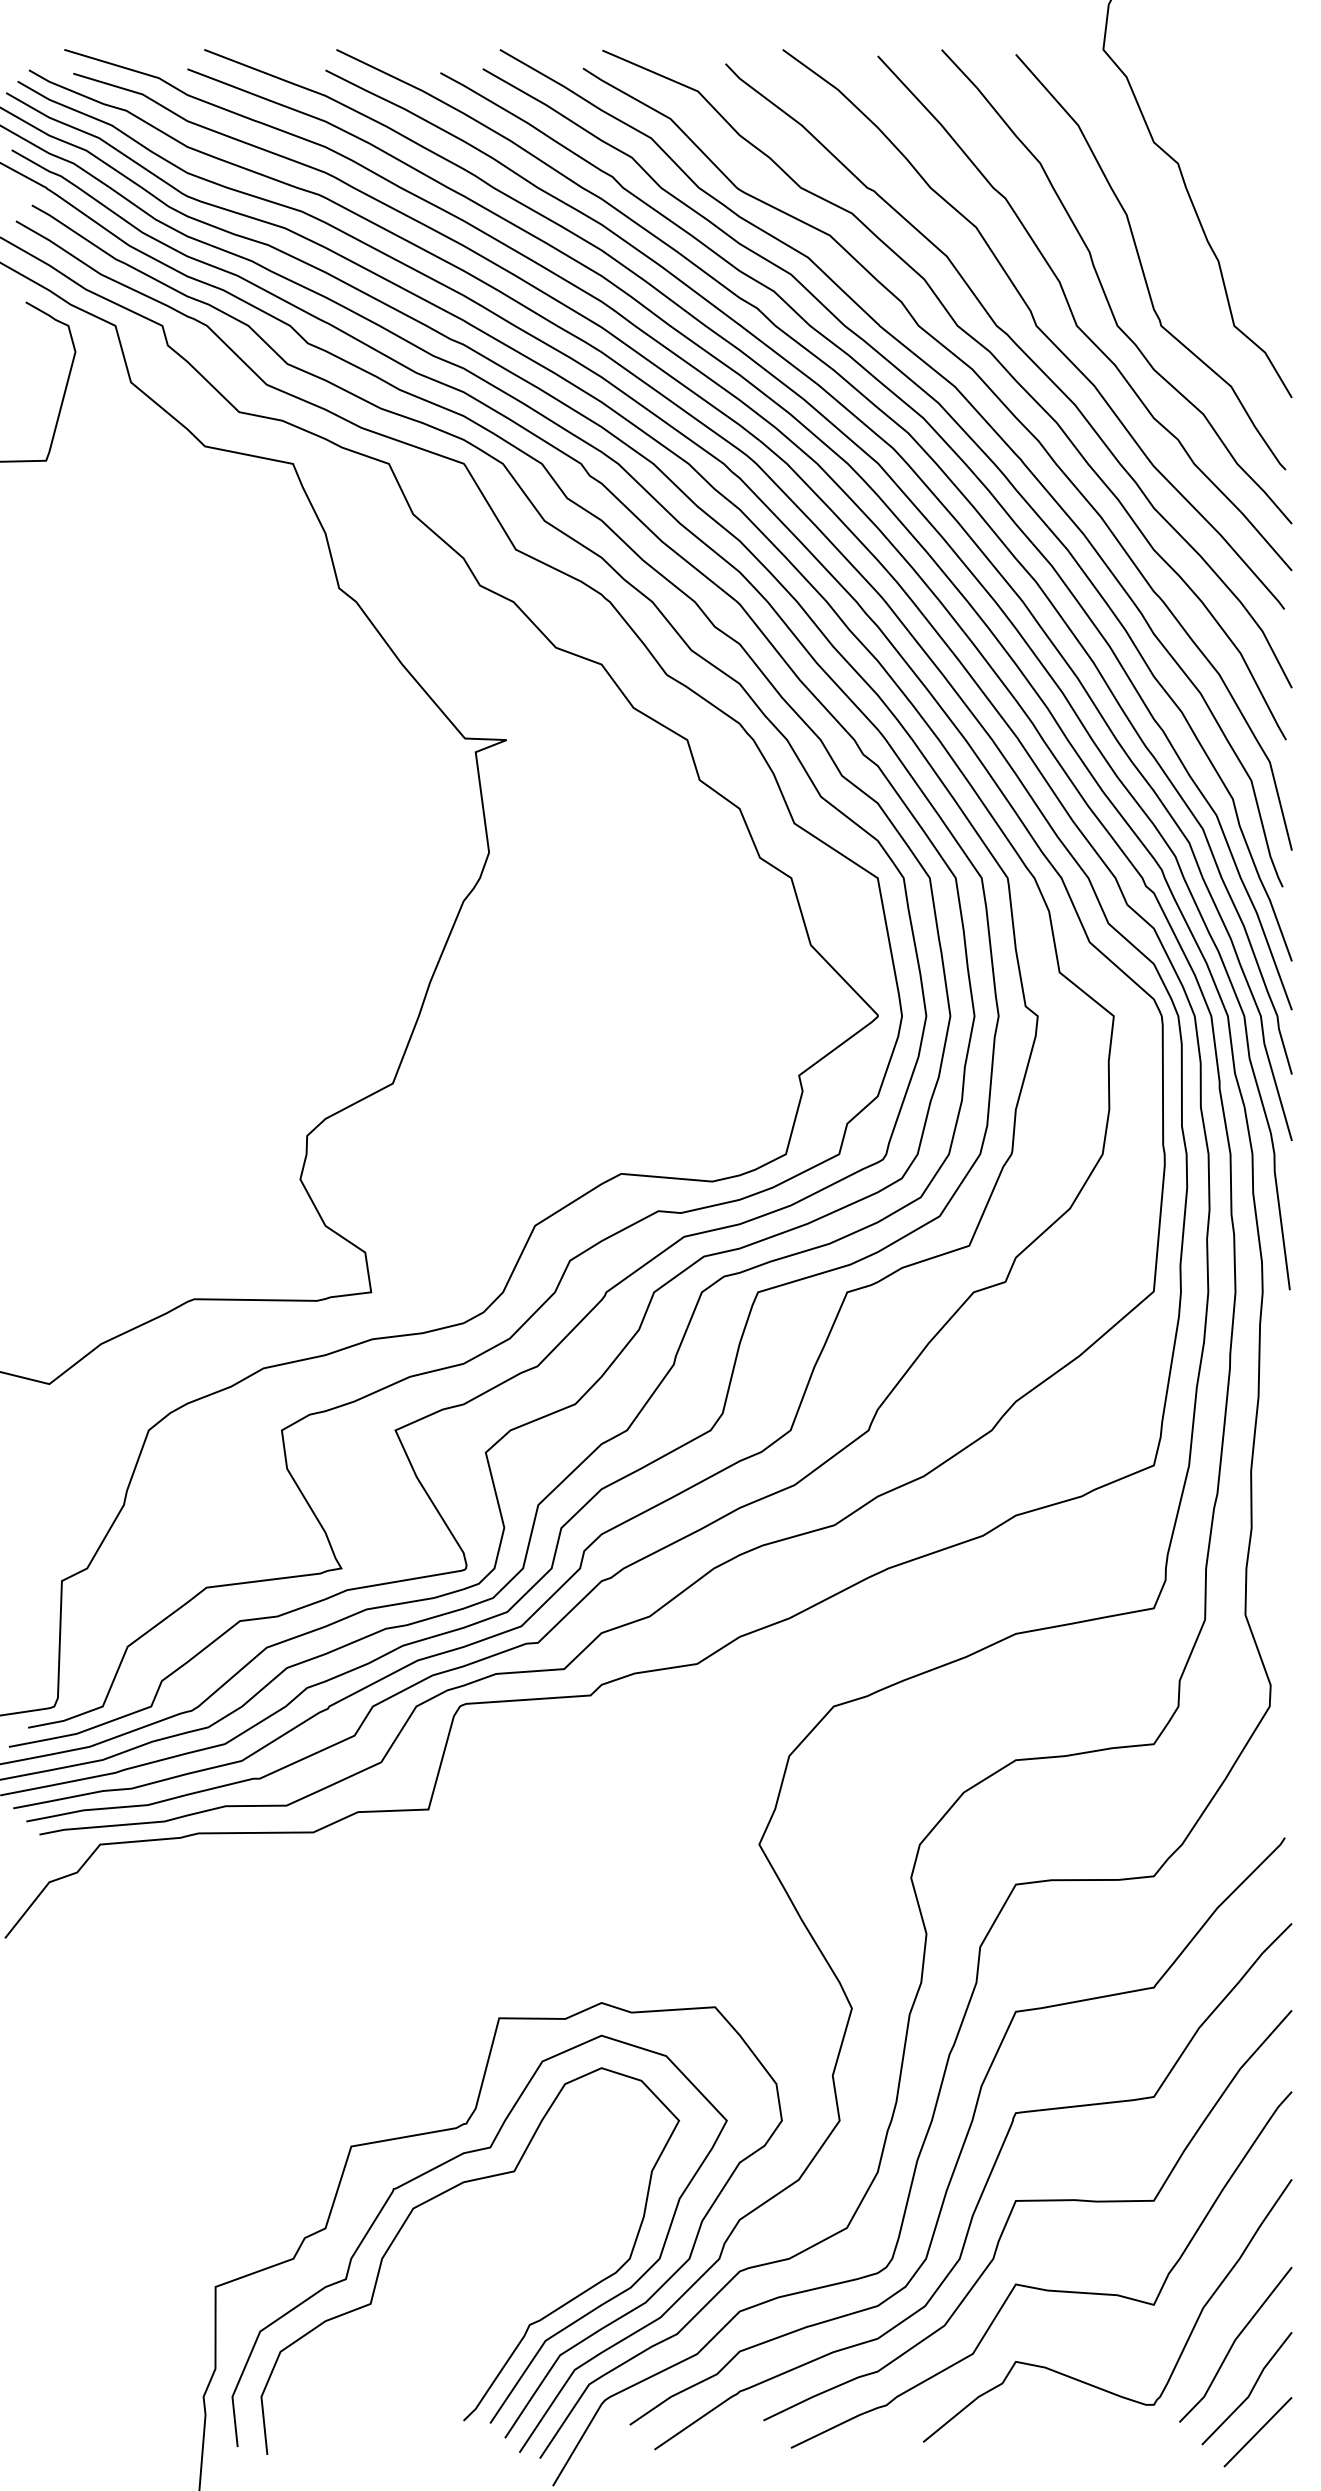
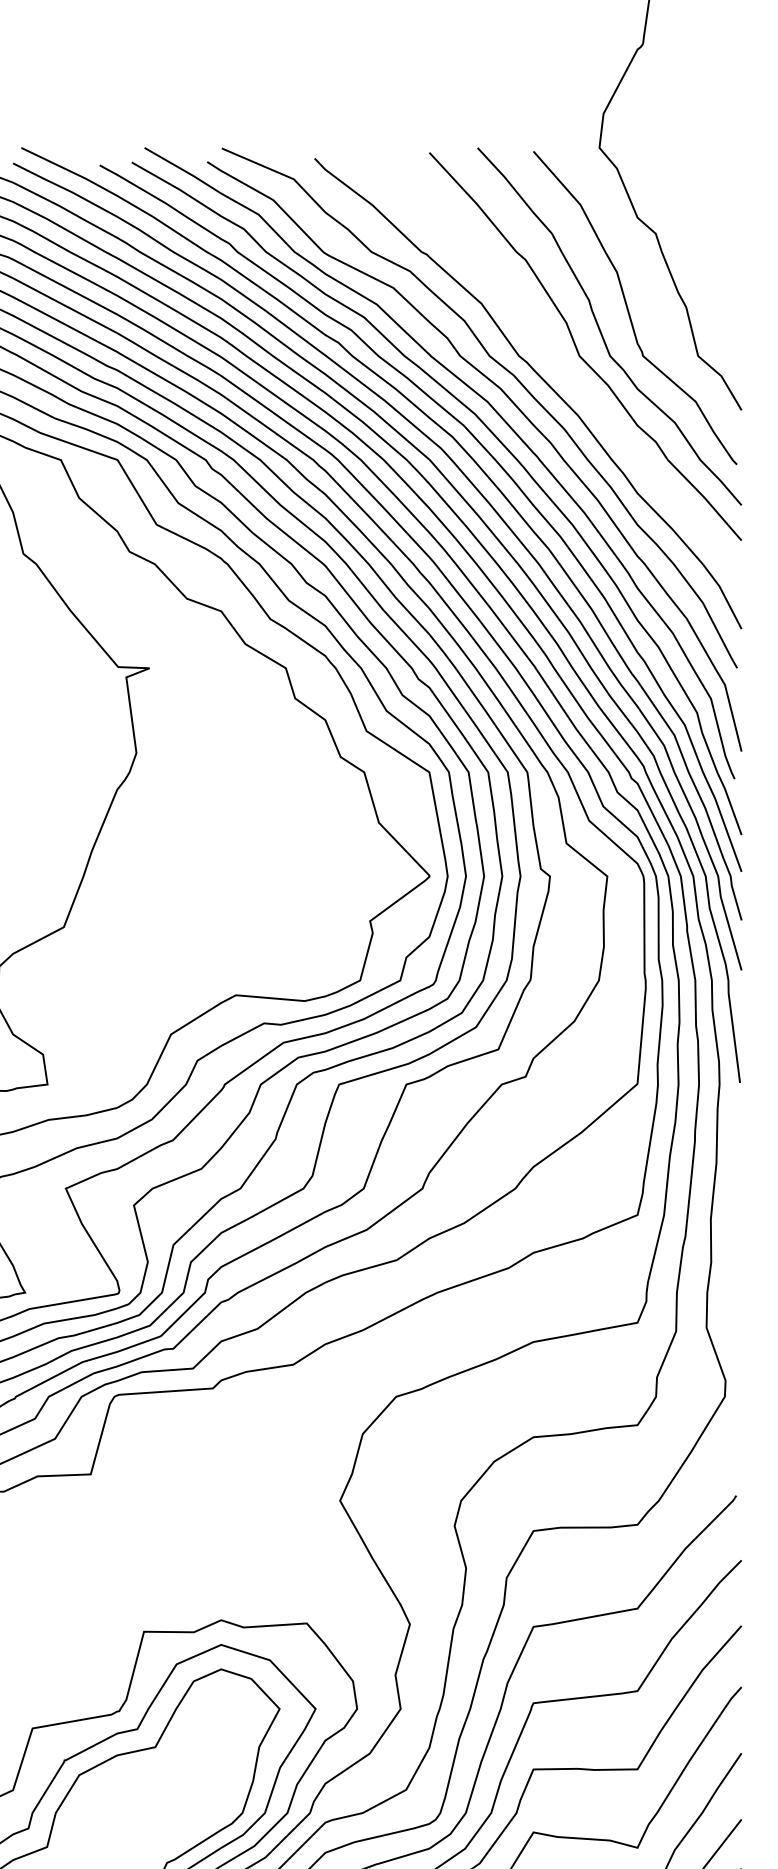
curve: (1035, 326) -> (548, 356), removed

